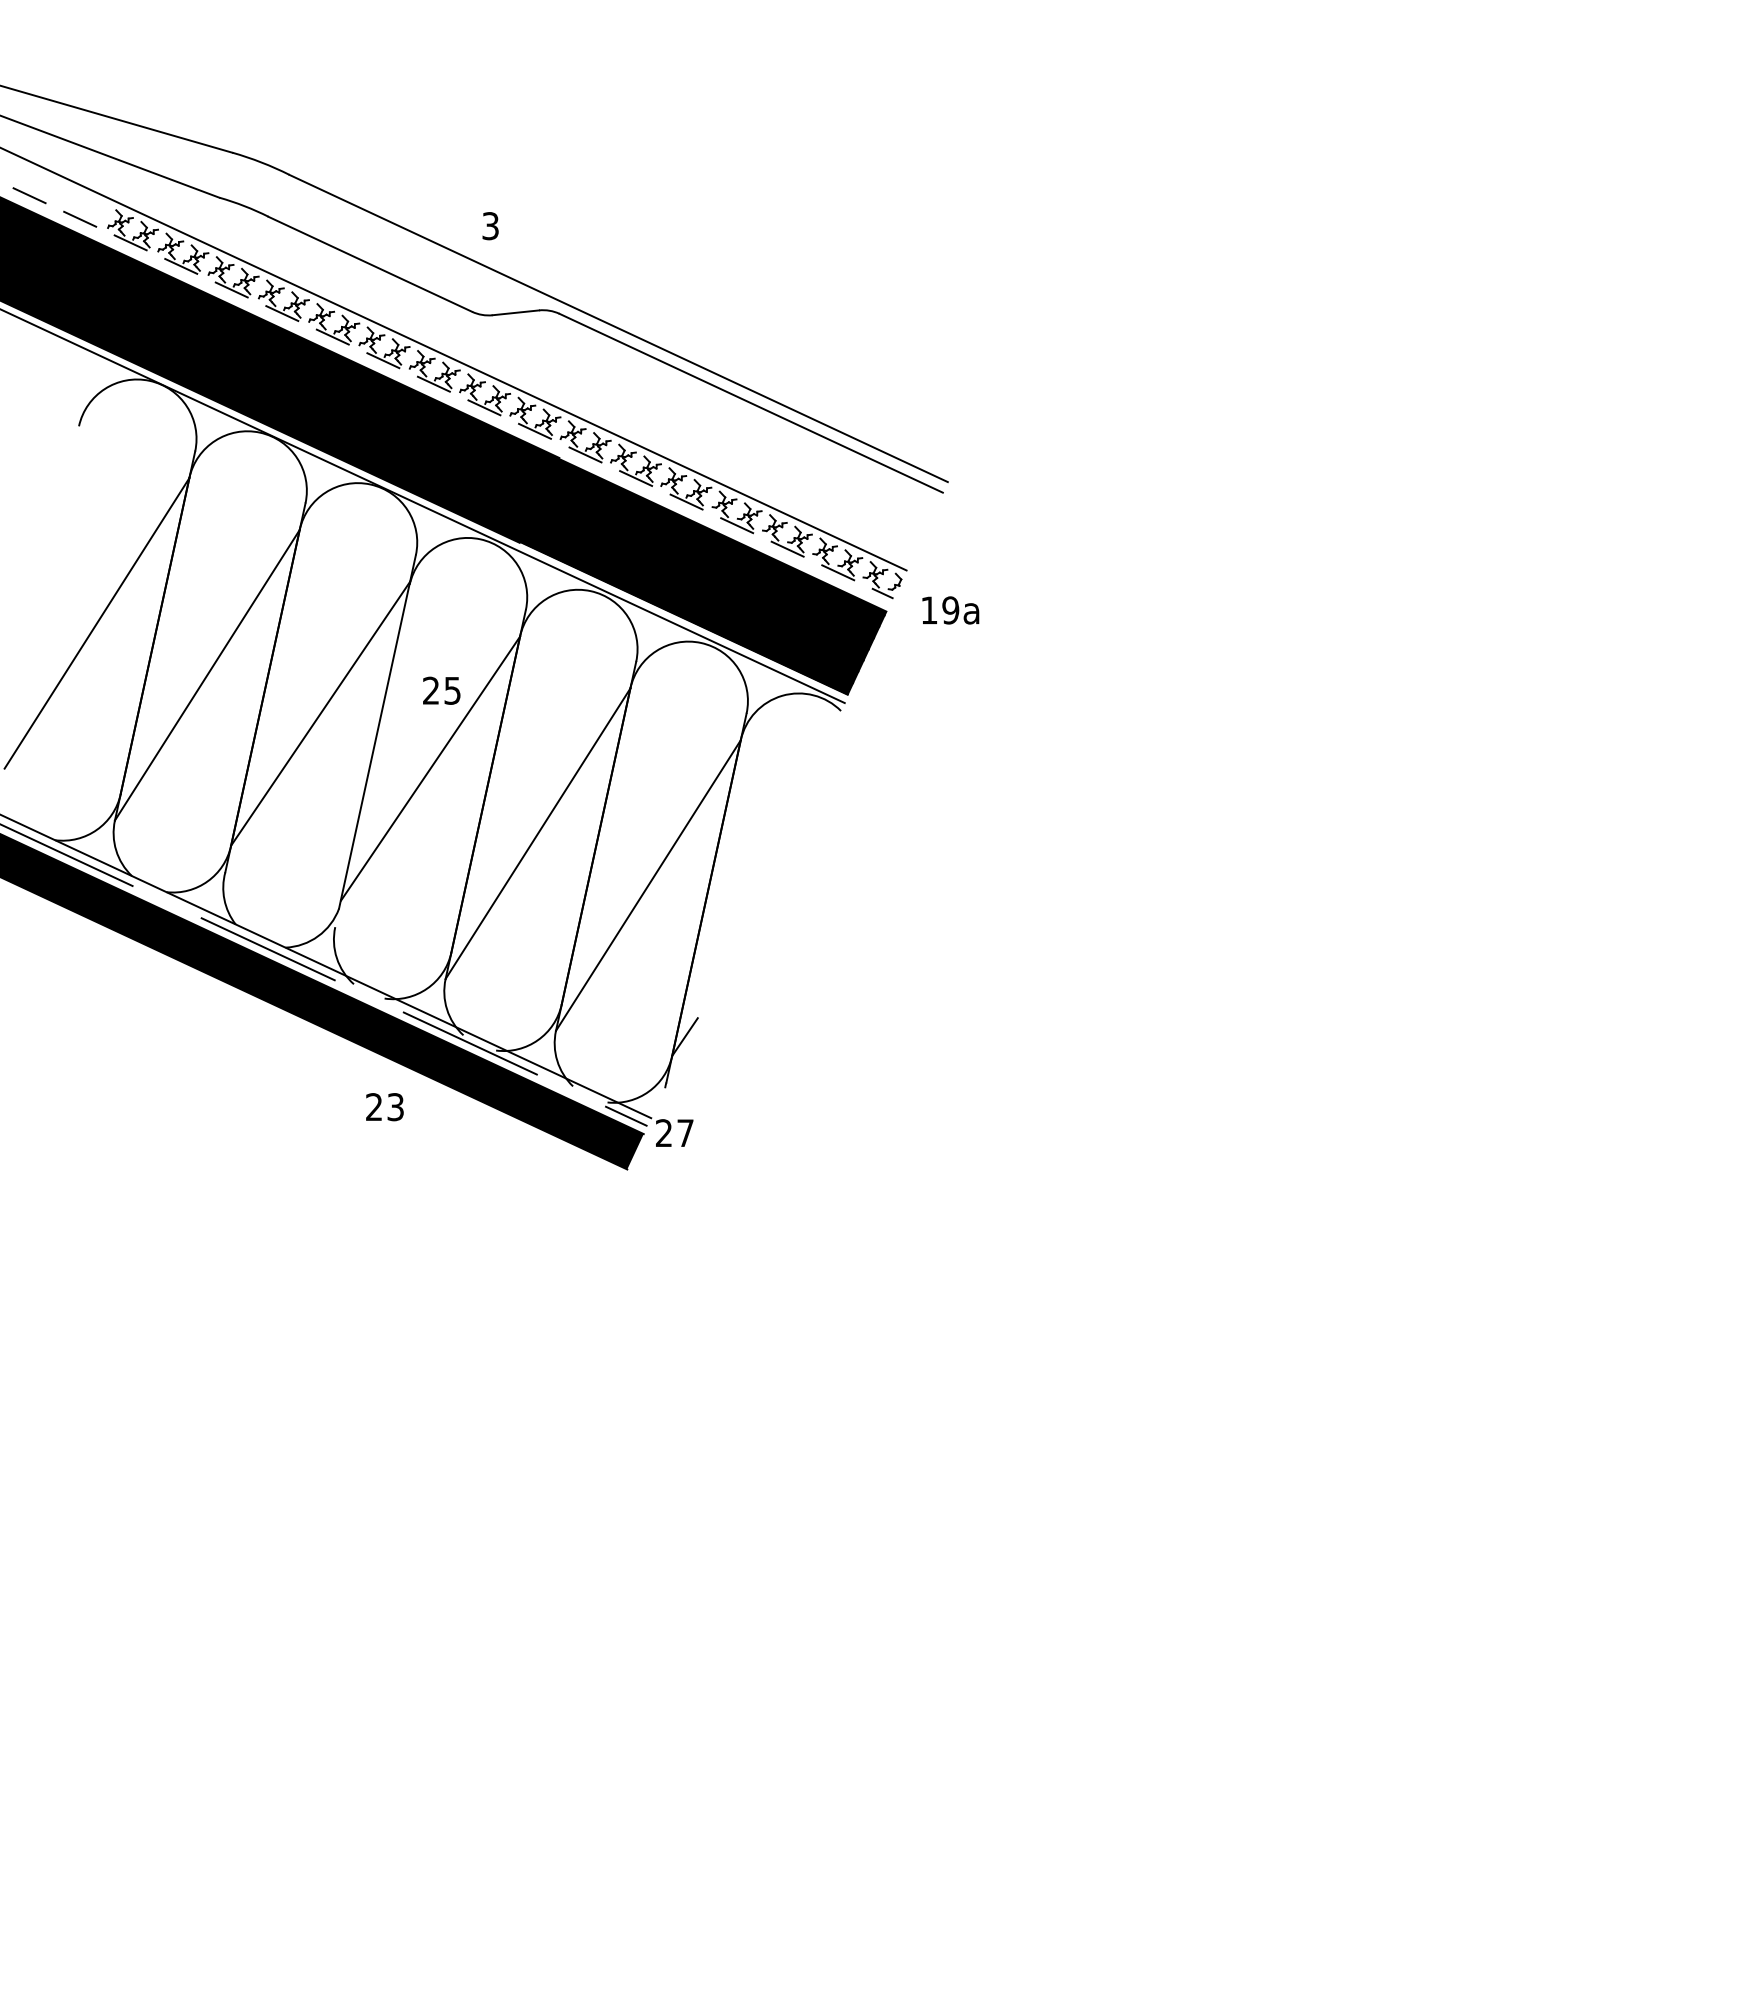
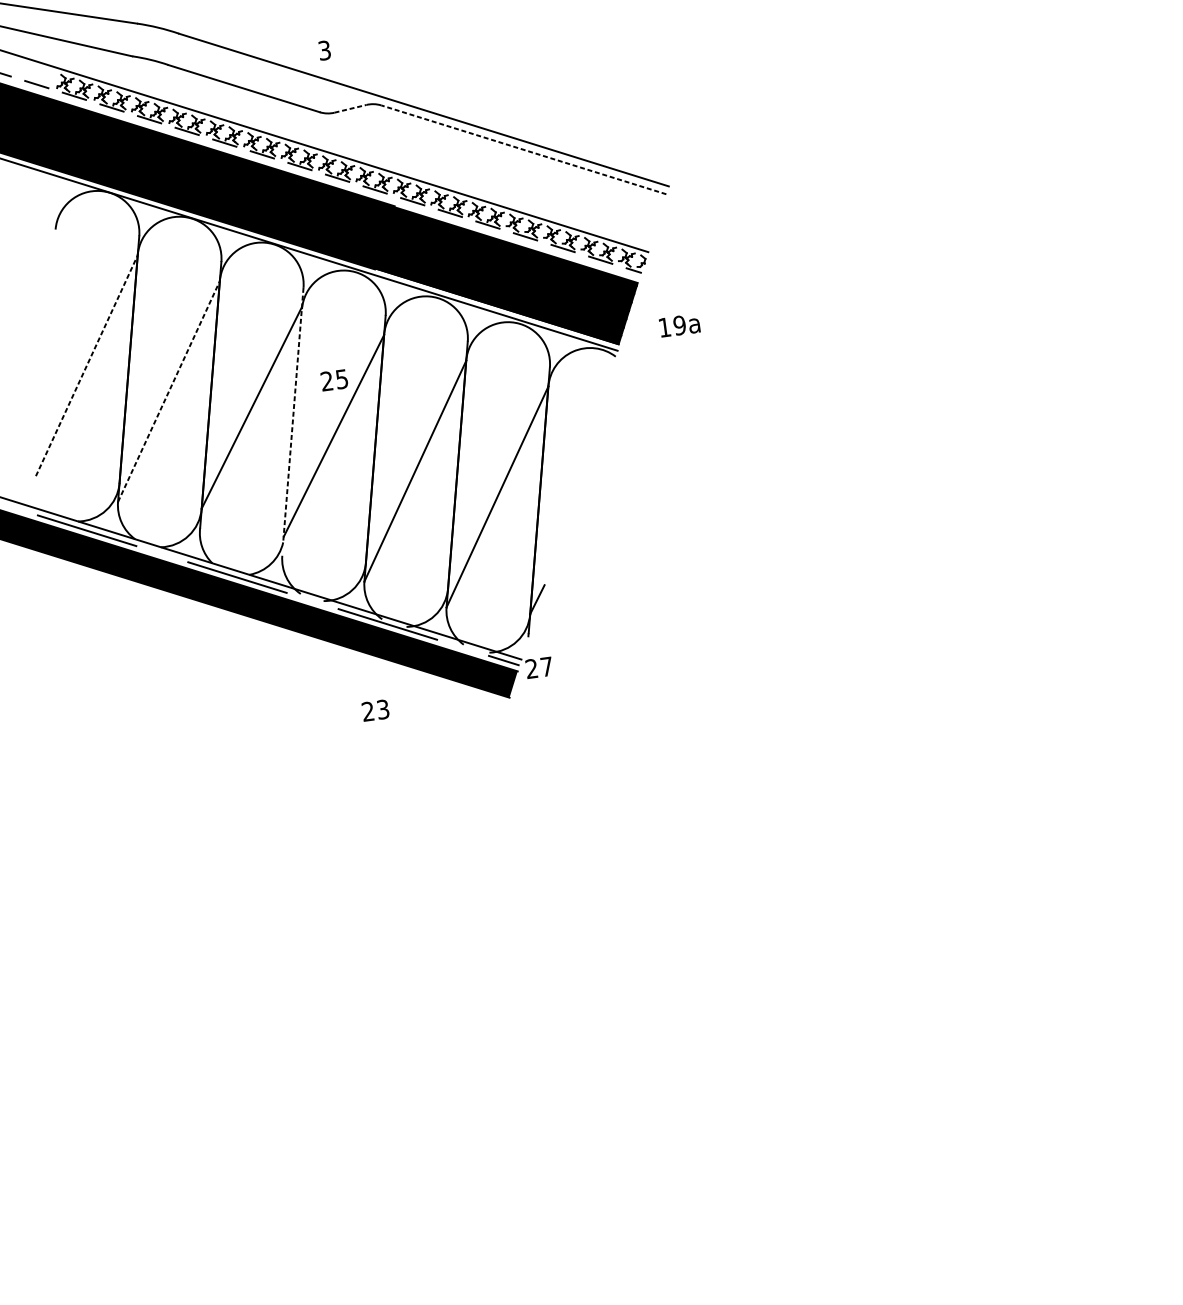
line: (516, 312) -> (350, 108), solid -> dashed
line: (750, 403) -> (523, 150), solid -> dashed
text: (950, 610) -> (679, 325), moved
line: (97, 622) -> (87, 365), solid -> dashed
line: (207, 674) -> (168, 391), solid -> dashed
line: (377, 731) -> (293, 414), solid -> dashed
text: (384, 1107) -> (375, 710), moved

